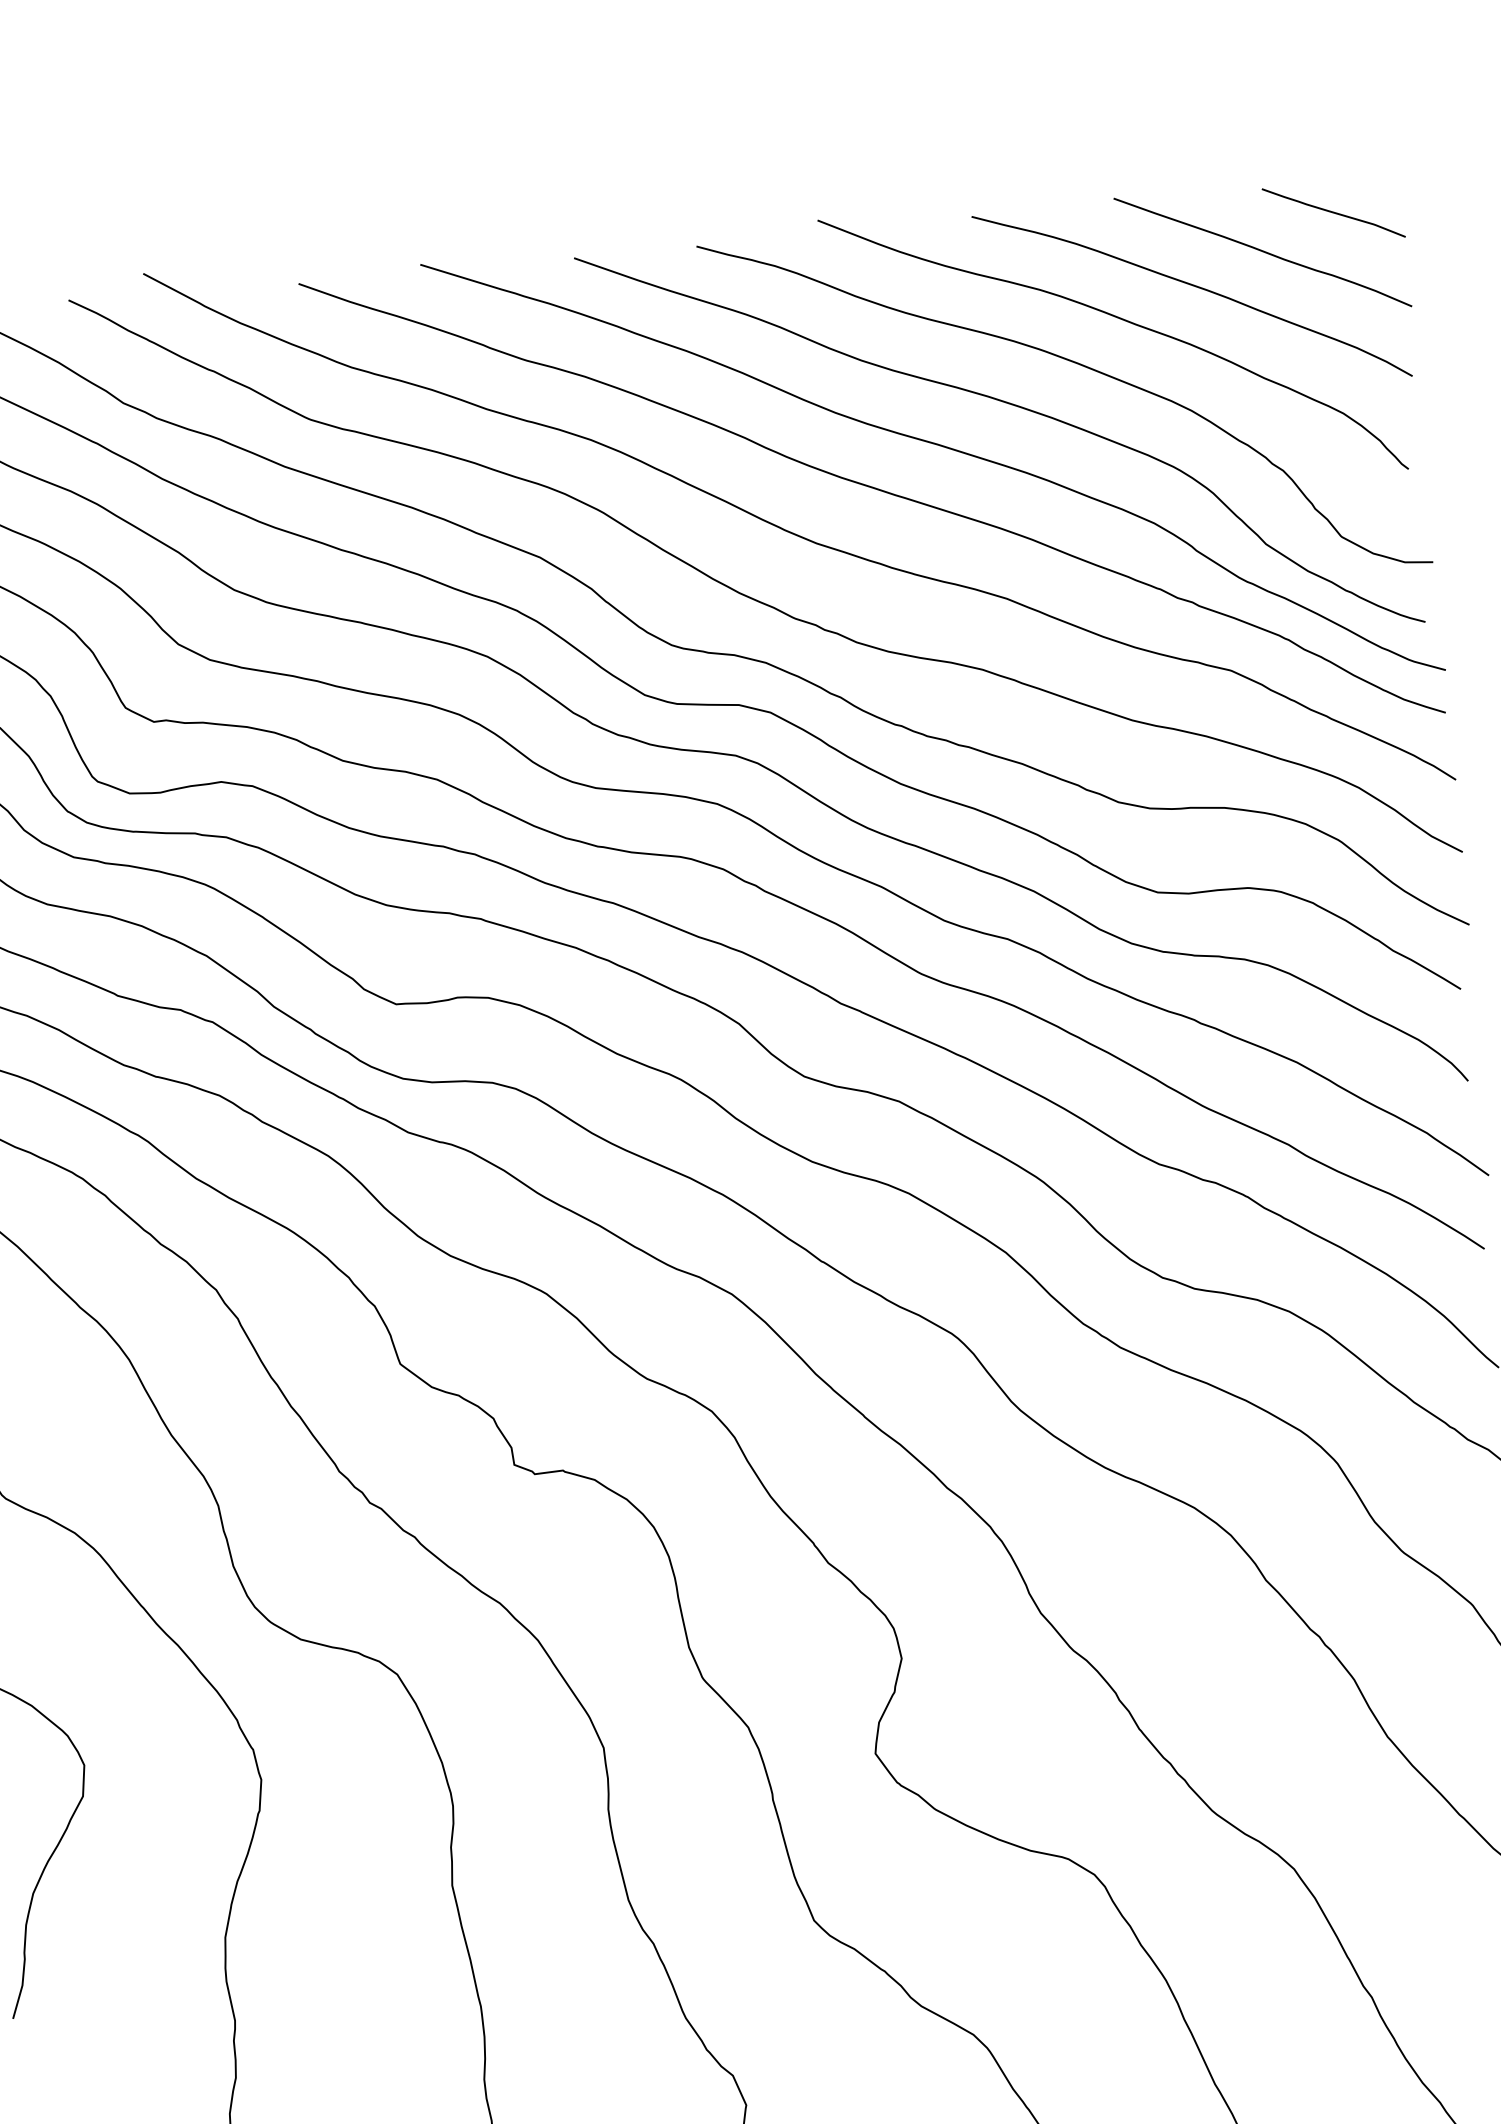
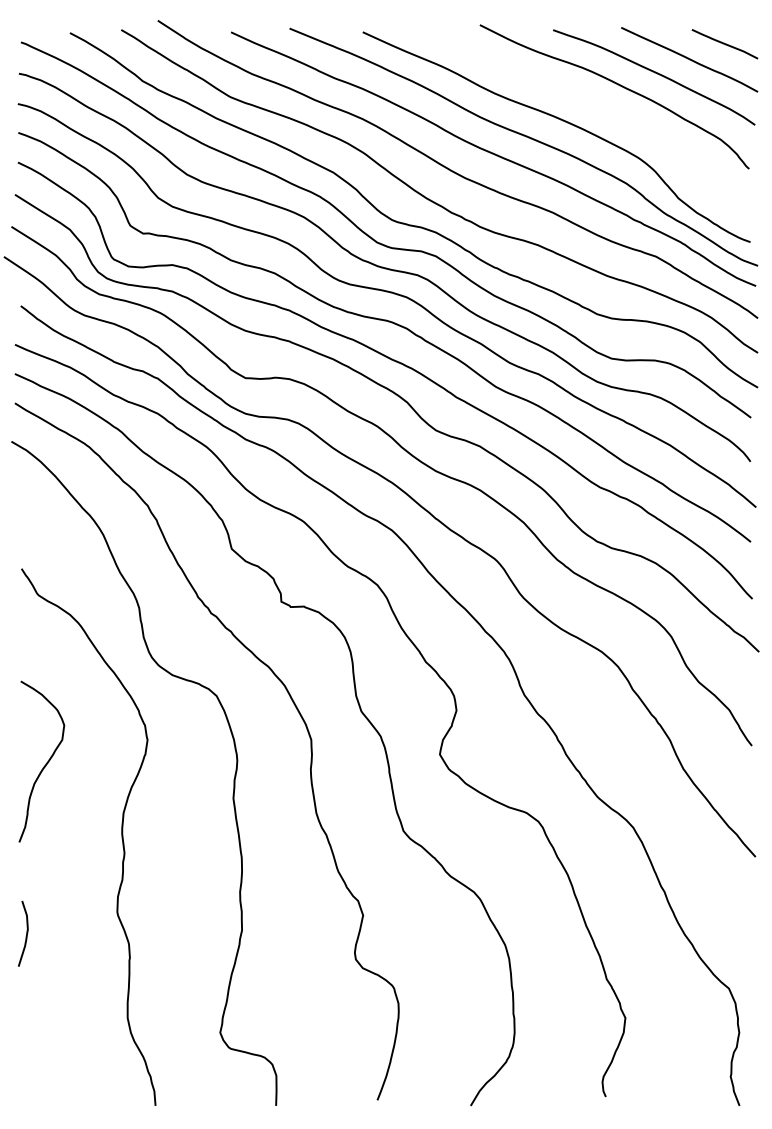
curve: (1076, 366) -> (596, 105), removed

